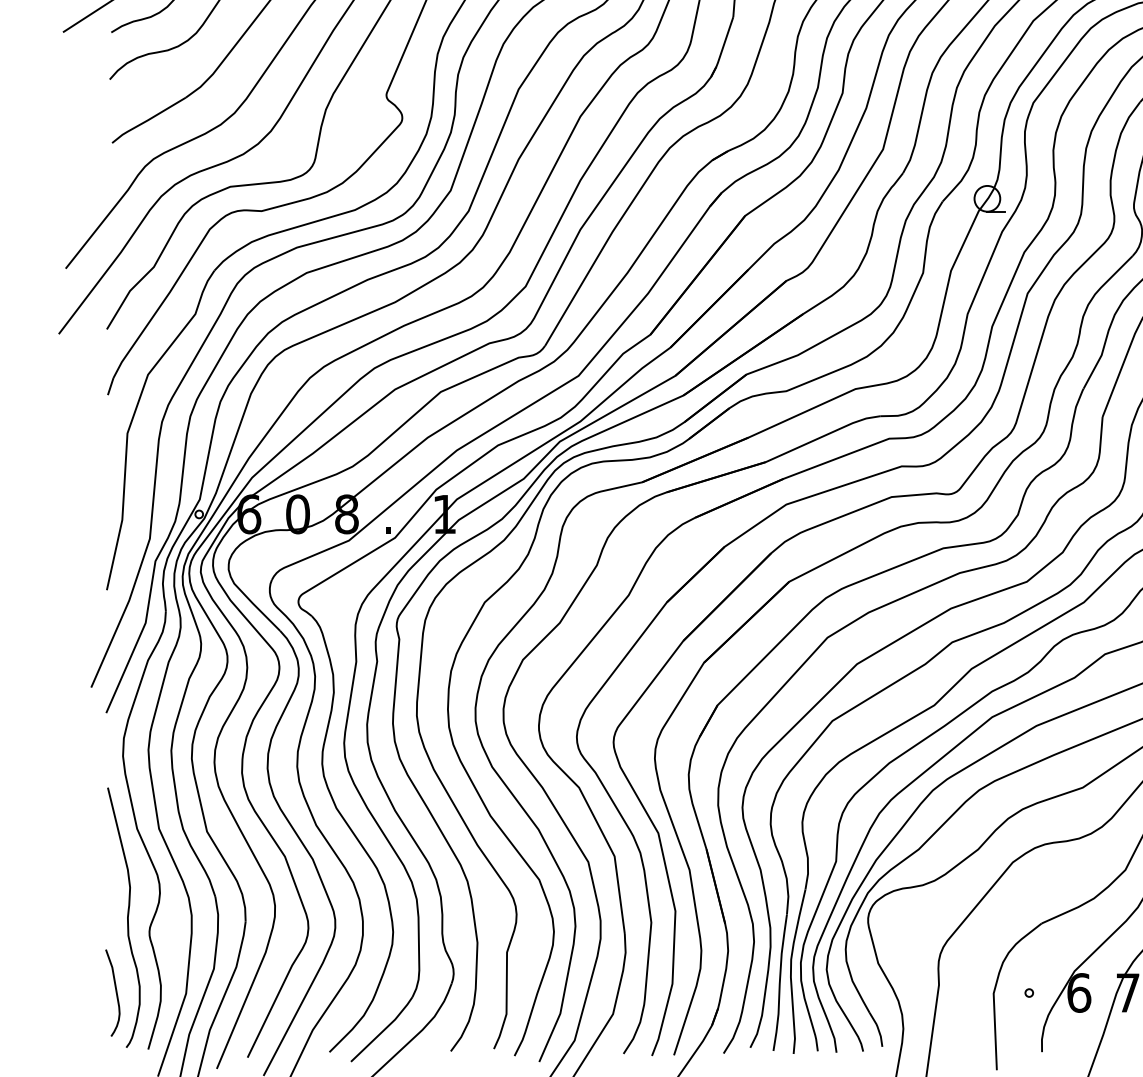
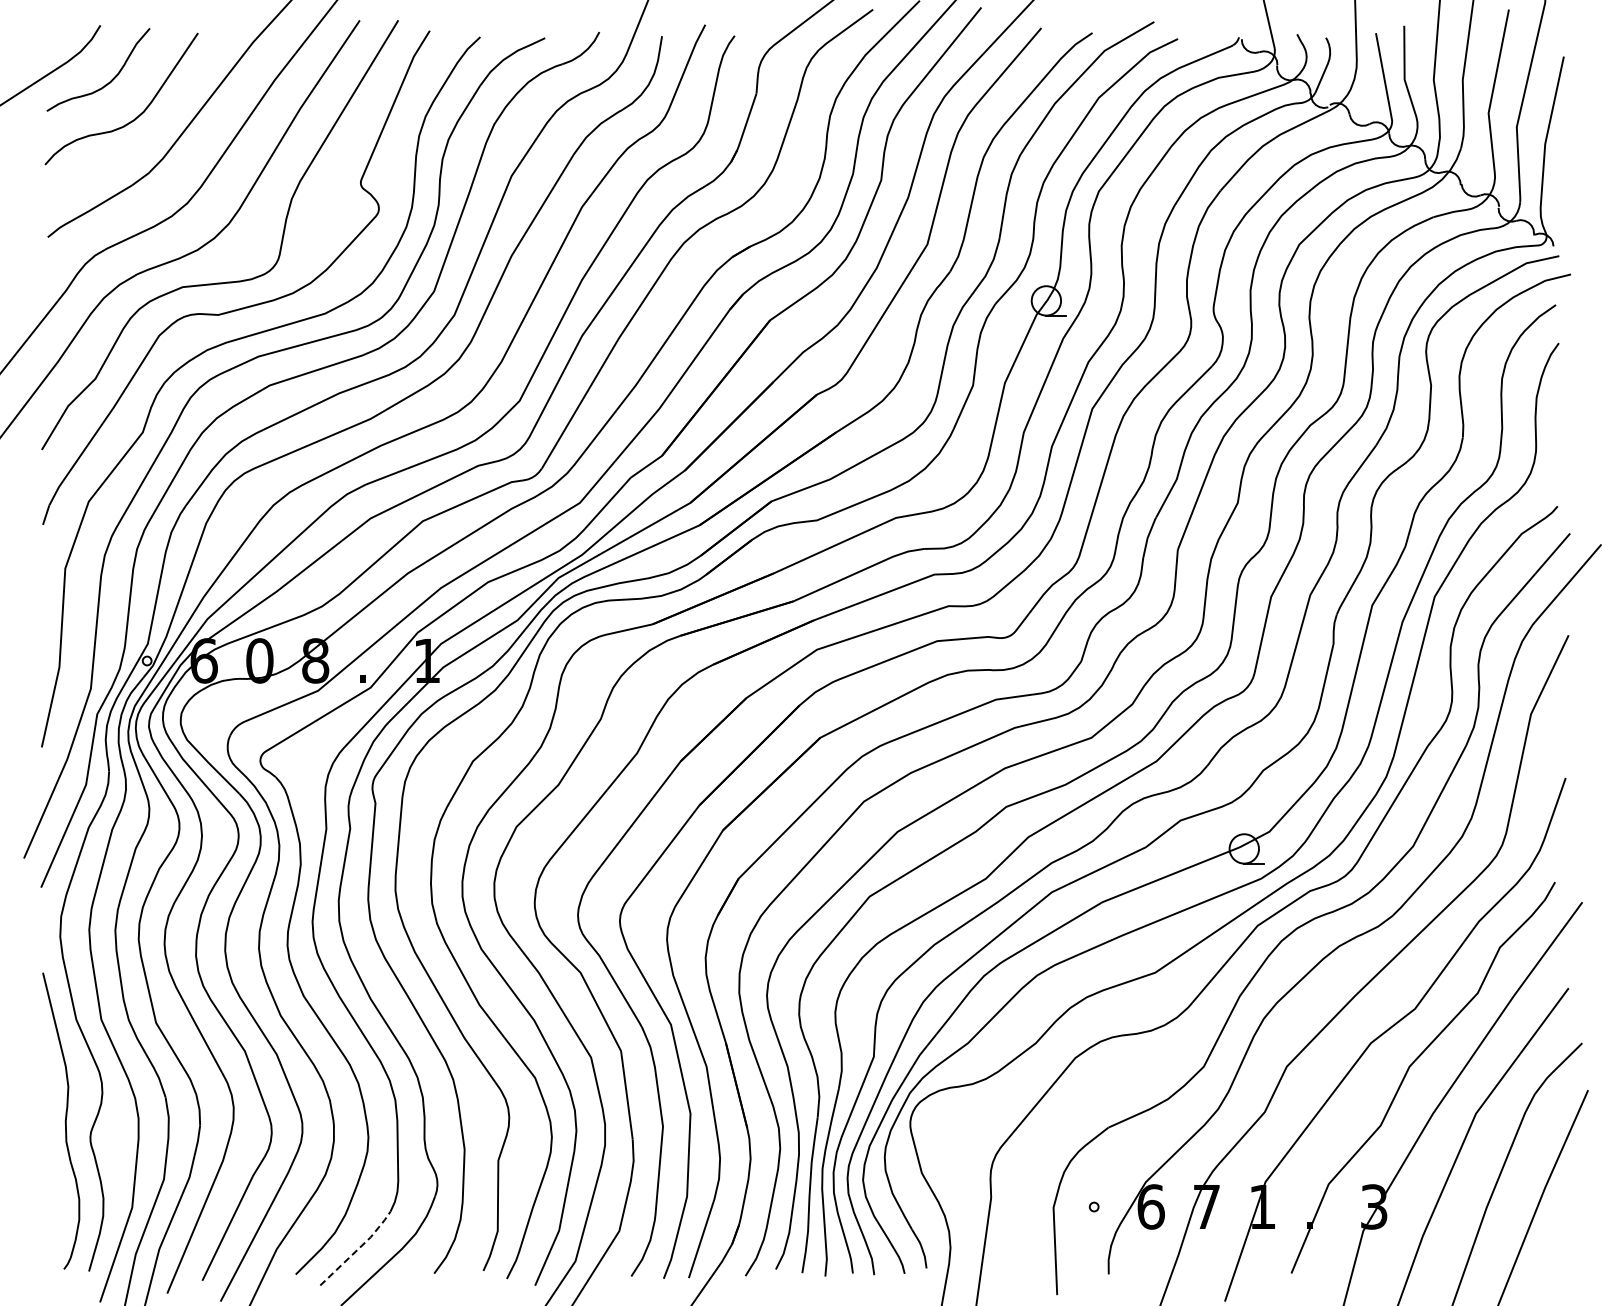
curve: (115, 991) -> (51, 1205), removed
line: (384, 1030) -> (358, 1249), solid -> dashed

